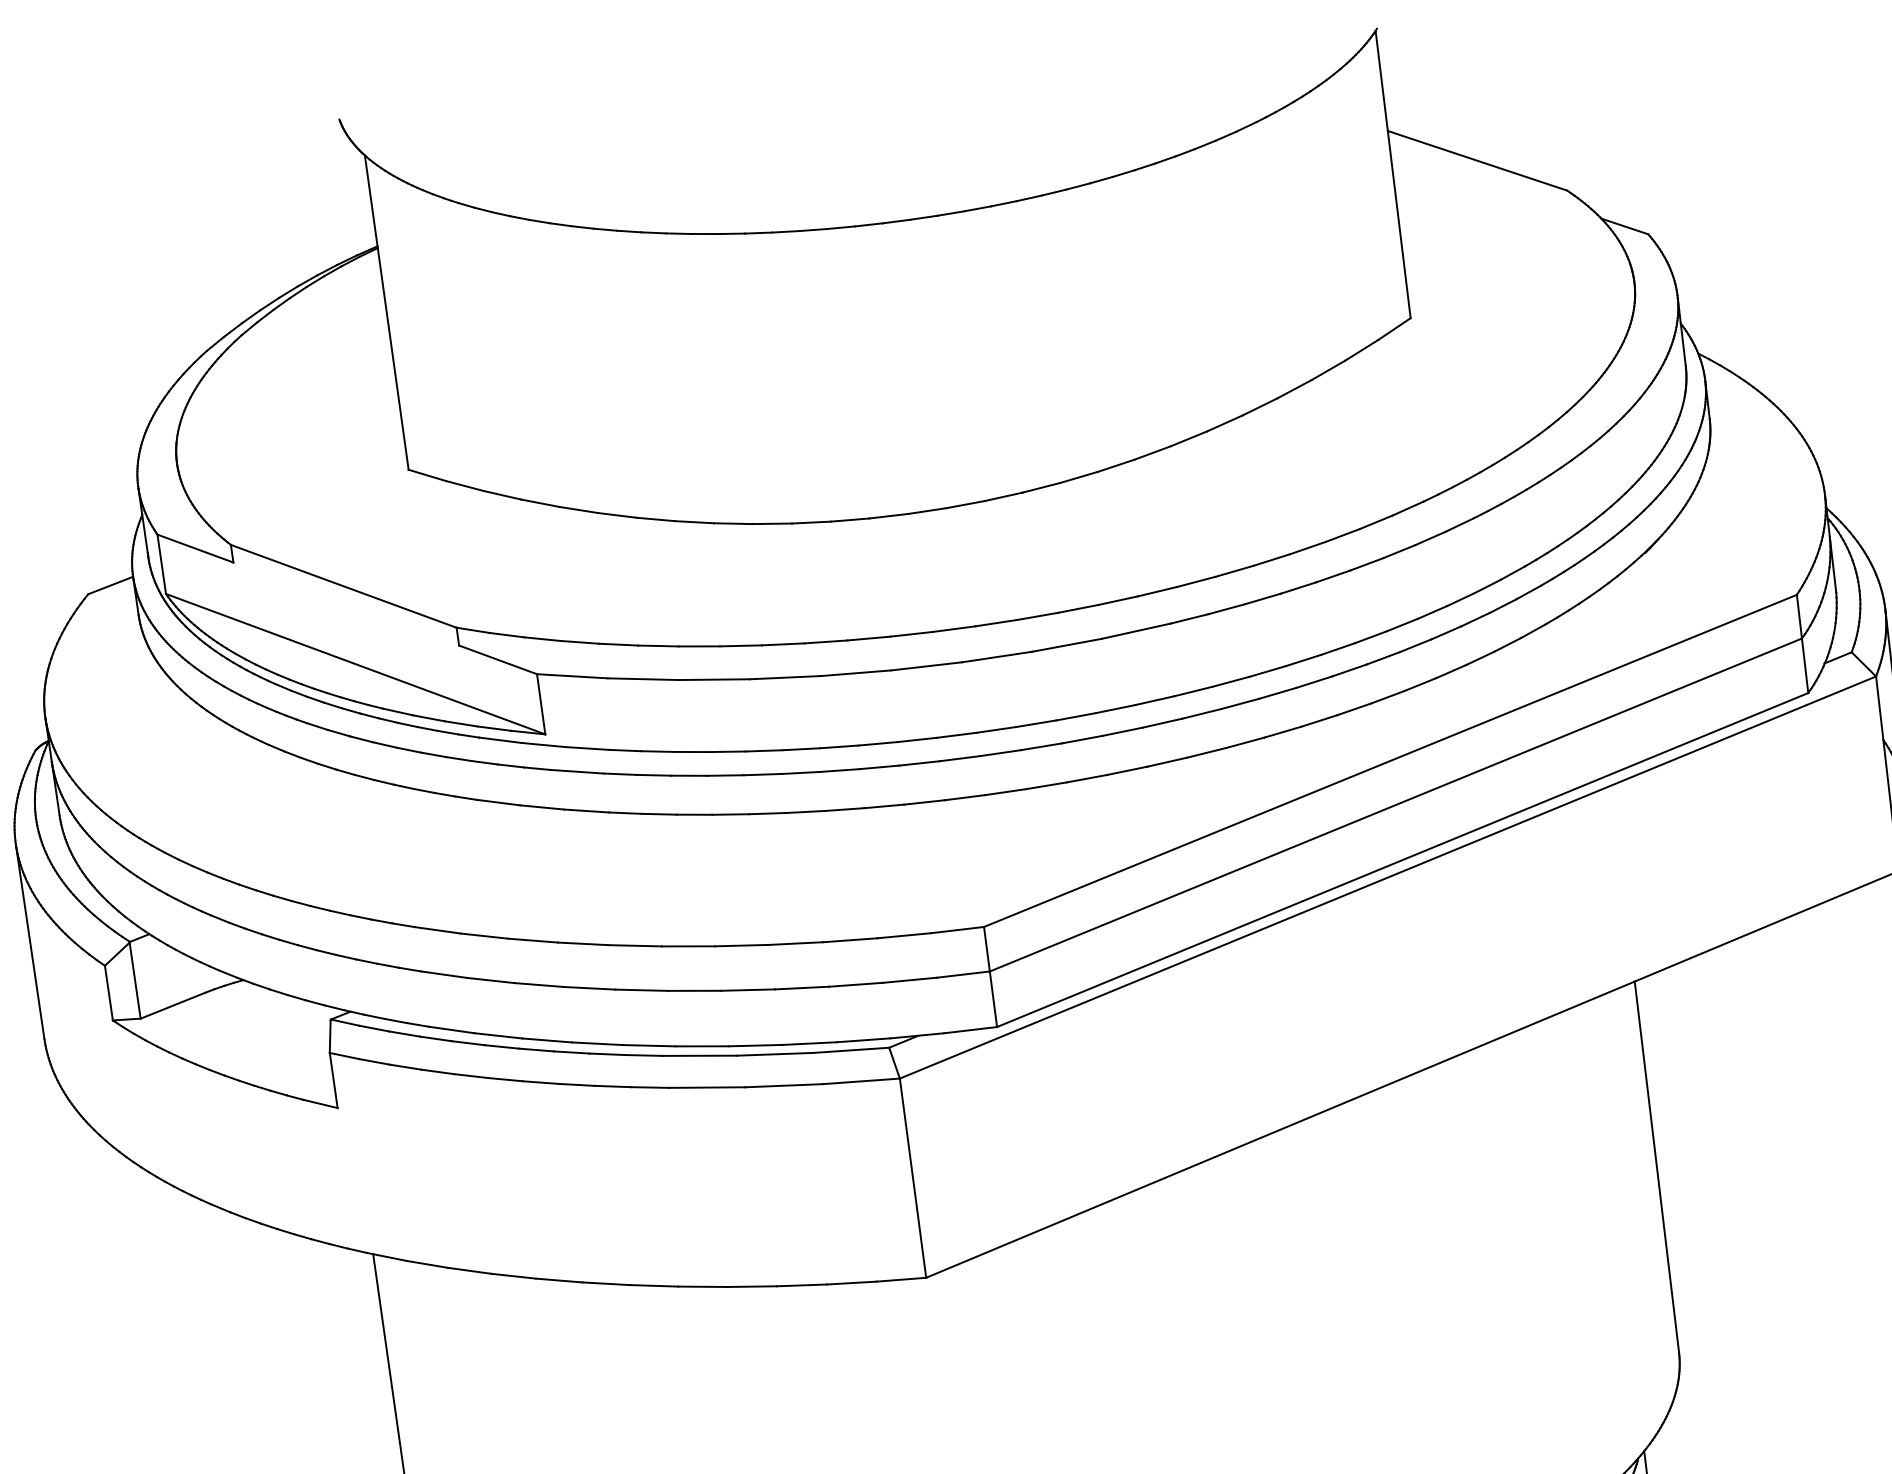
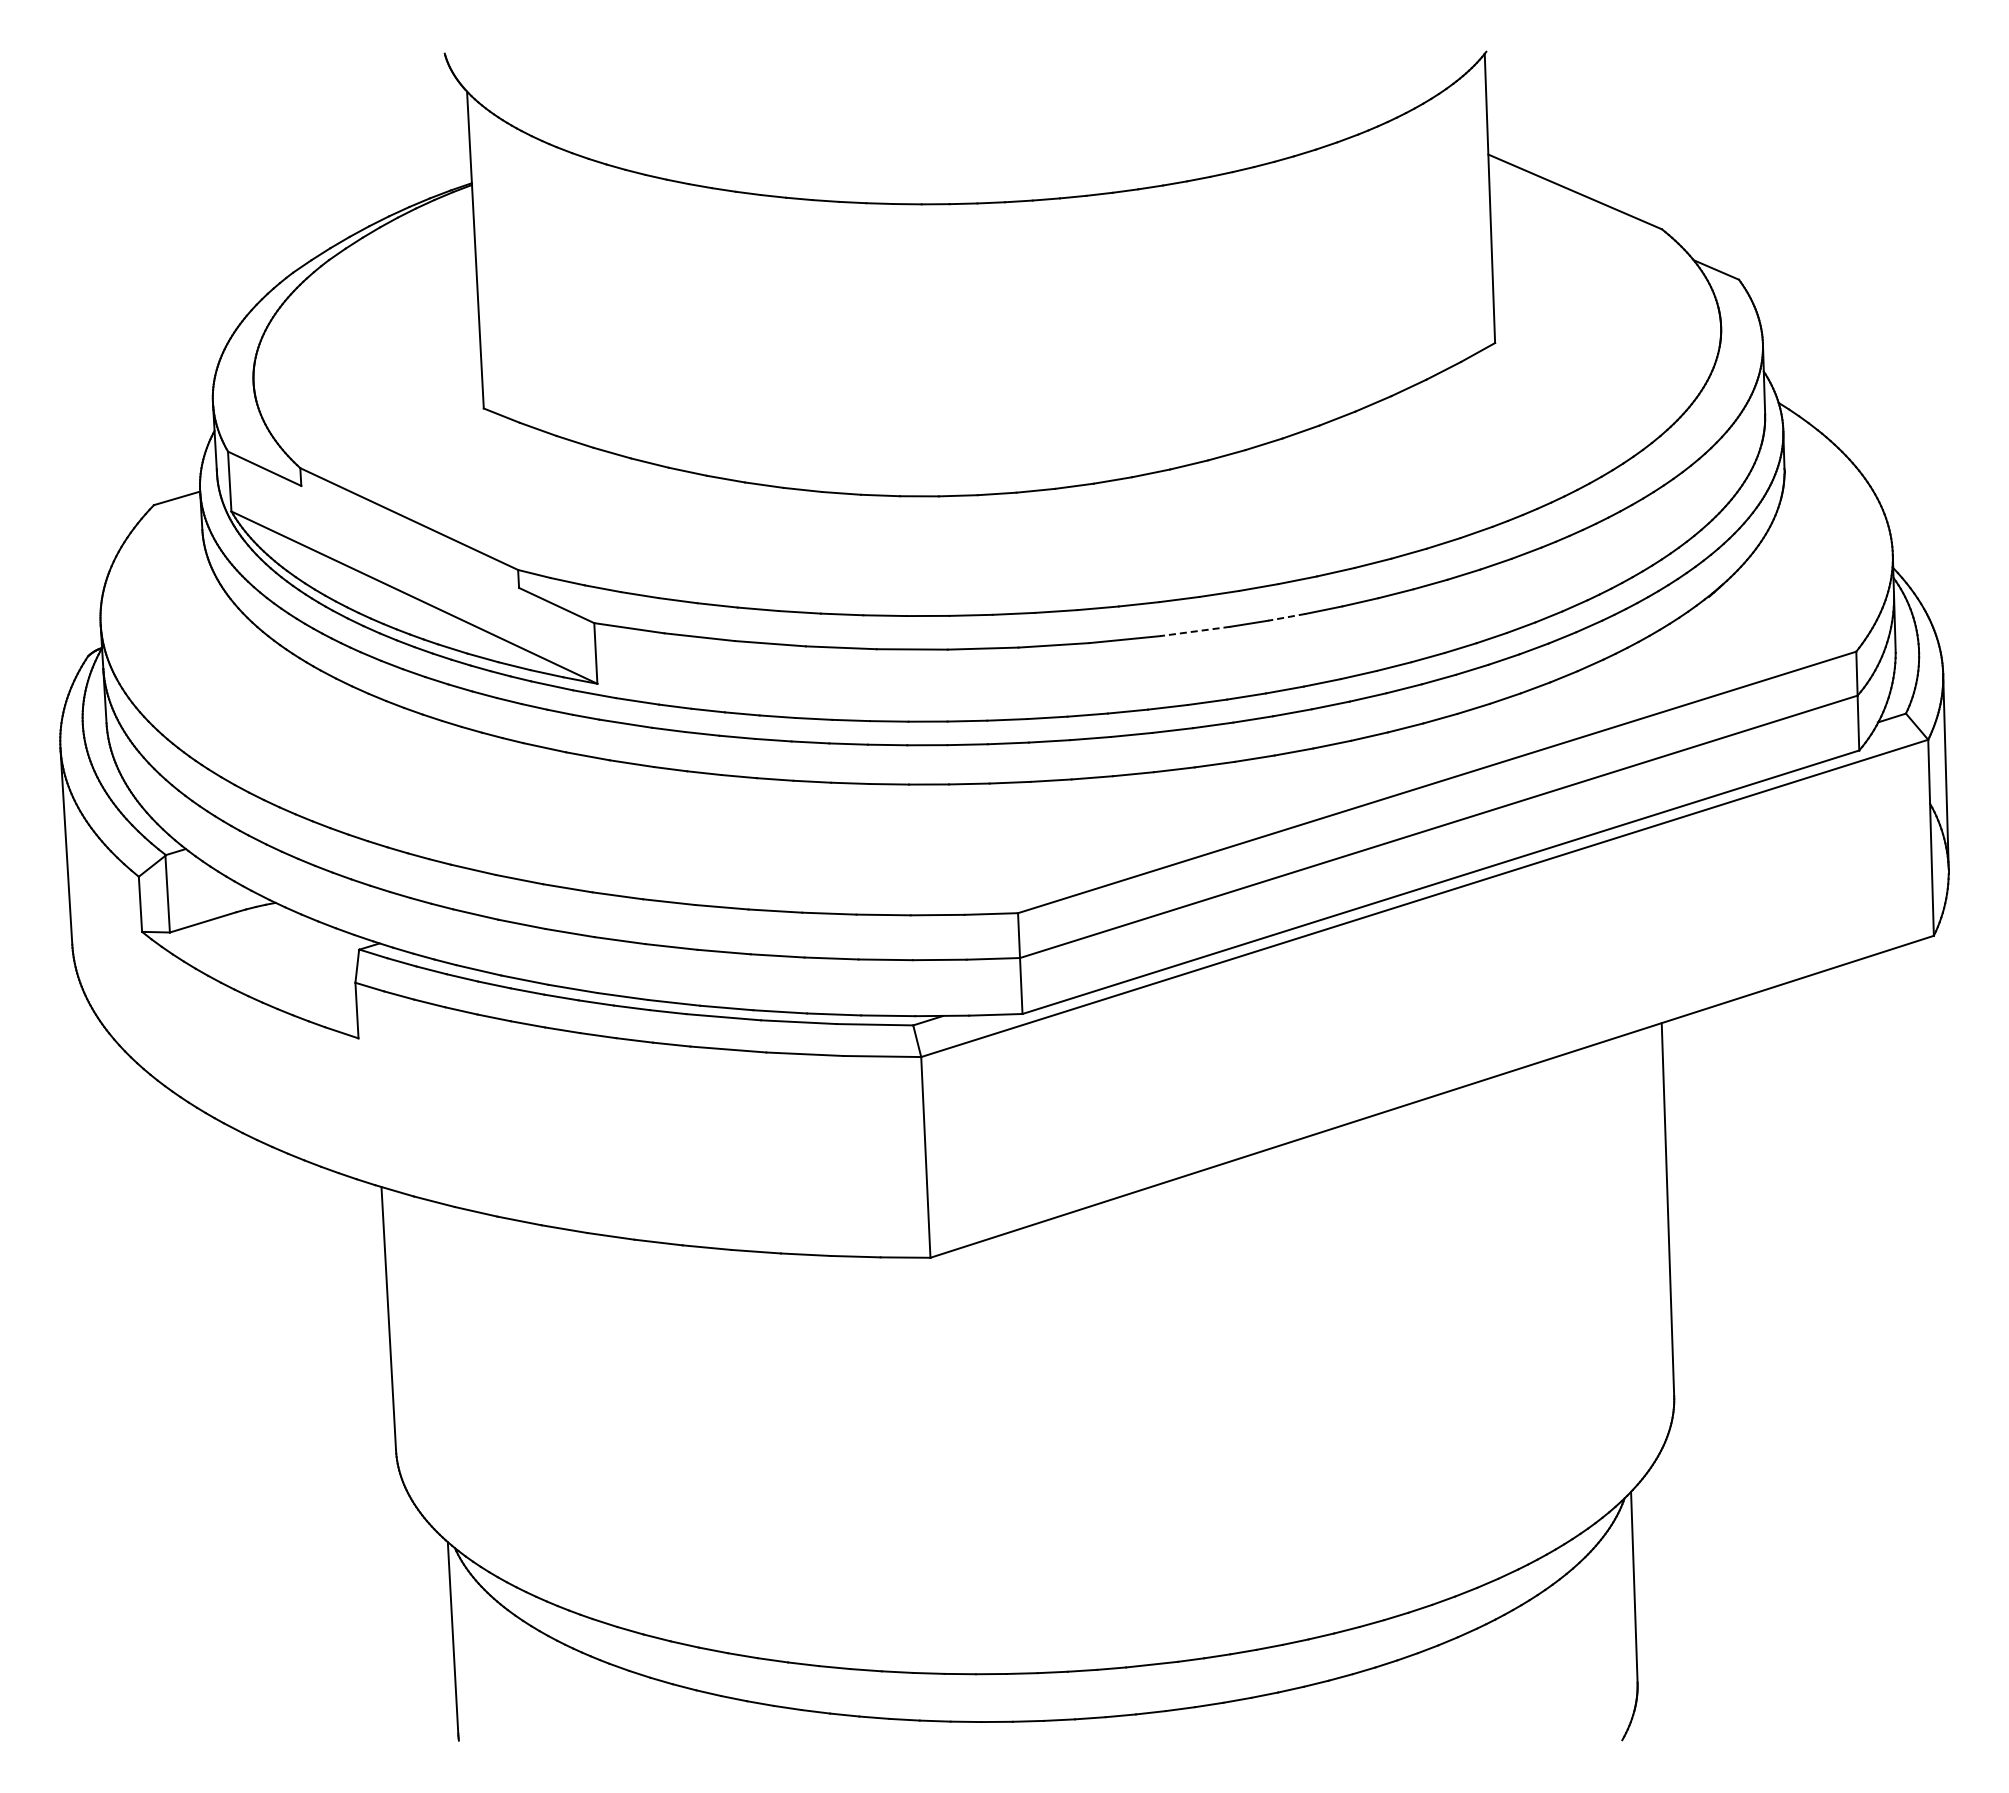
line: (1226, 609) -> (1286, 617), solid -> dashed
line: (1135, 631) -> (1194, 631), solid -> dashed

